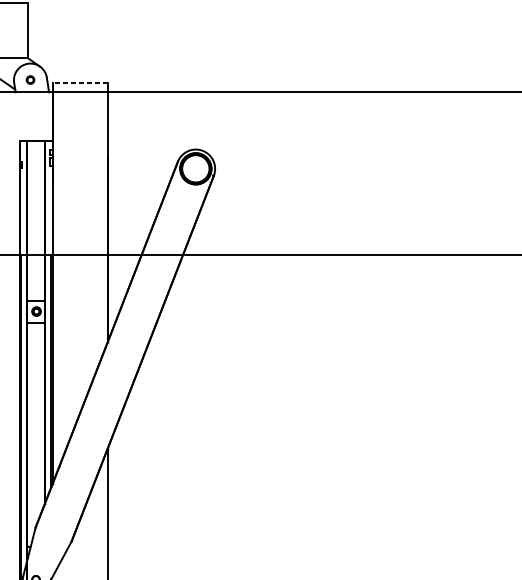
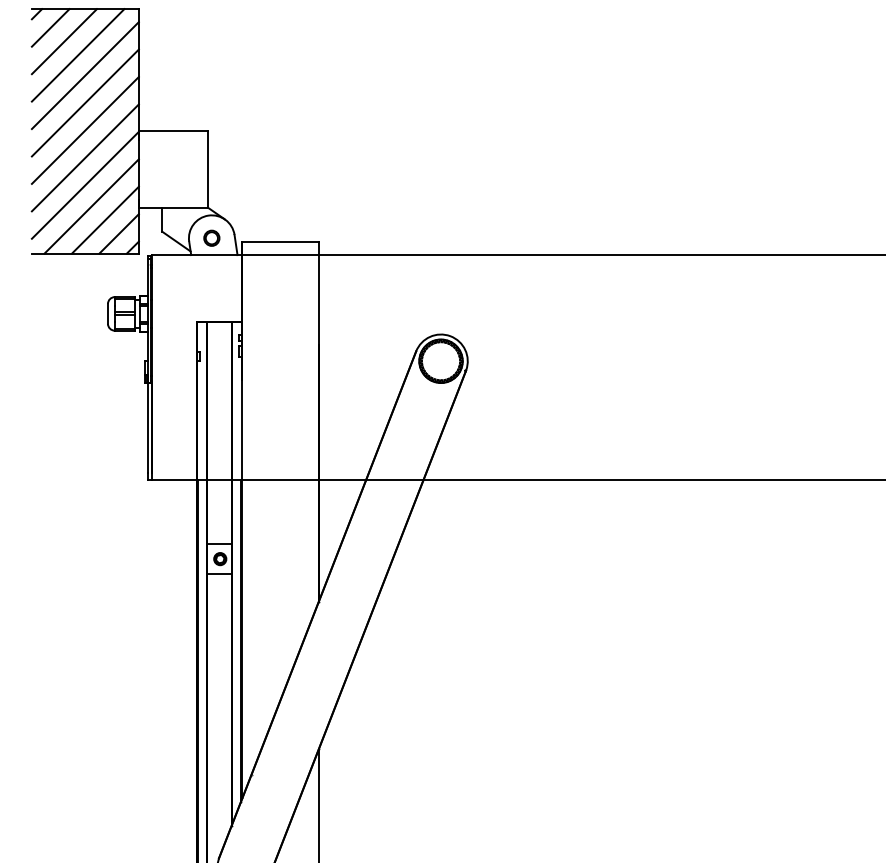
circle: (30, 79) -> (211, 237), size x1.43
line: (80, 83) -> (280, 242), dashed -> solid

